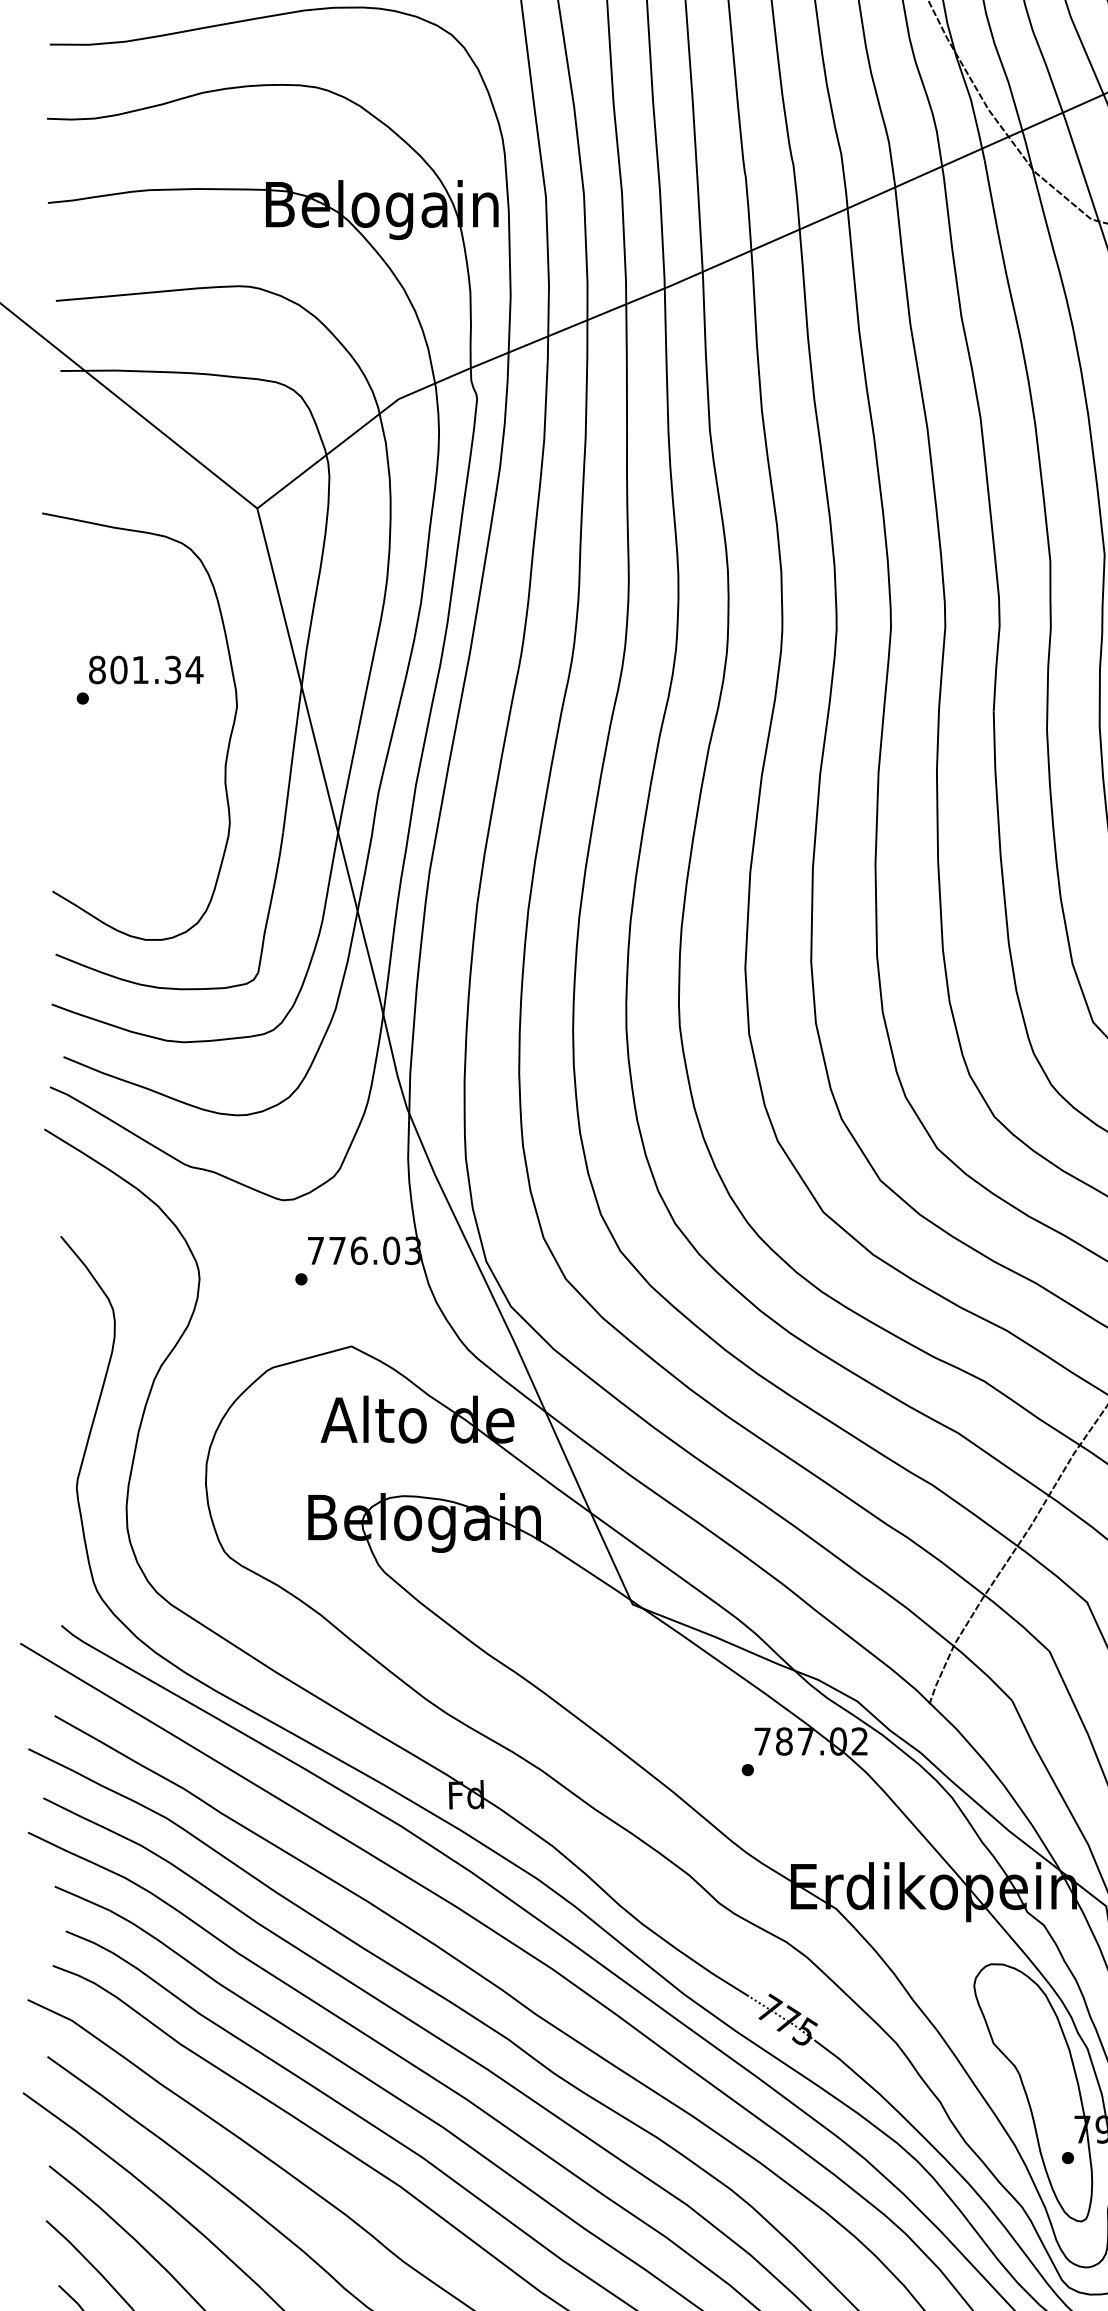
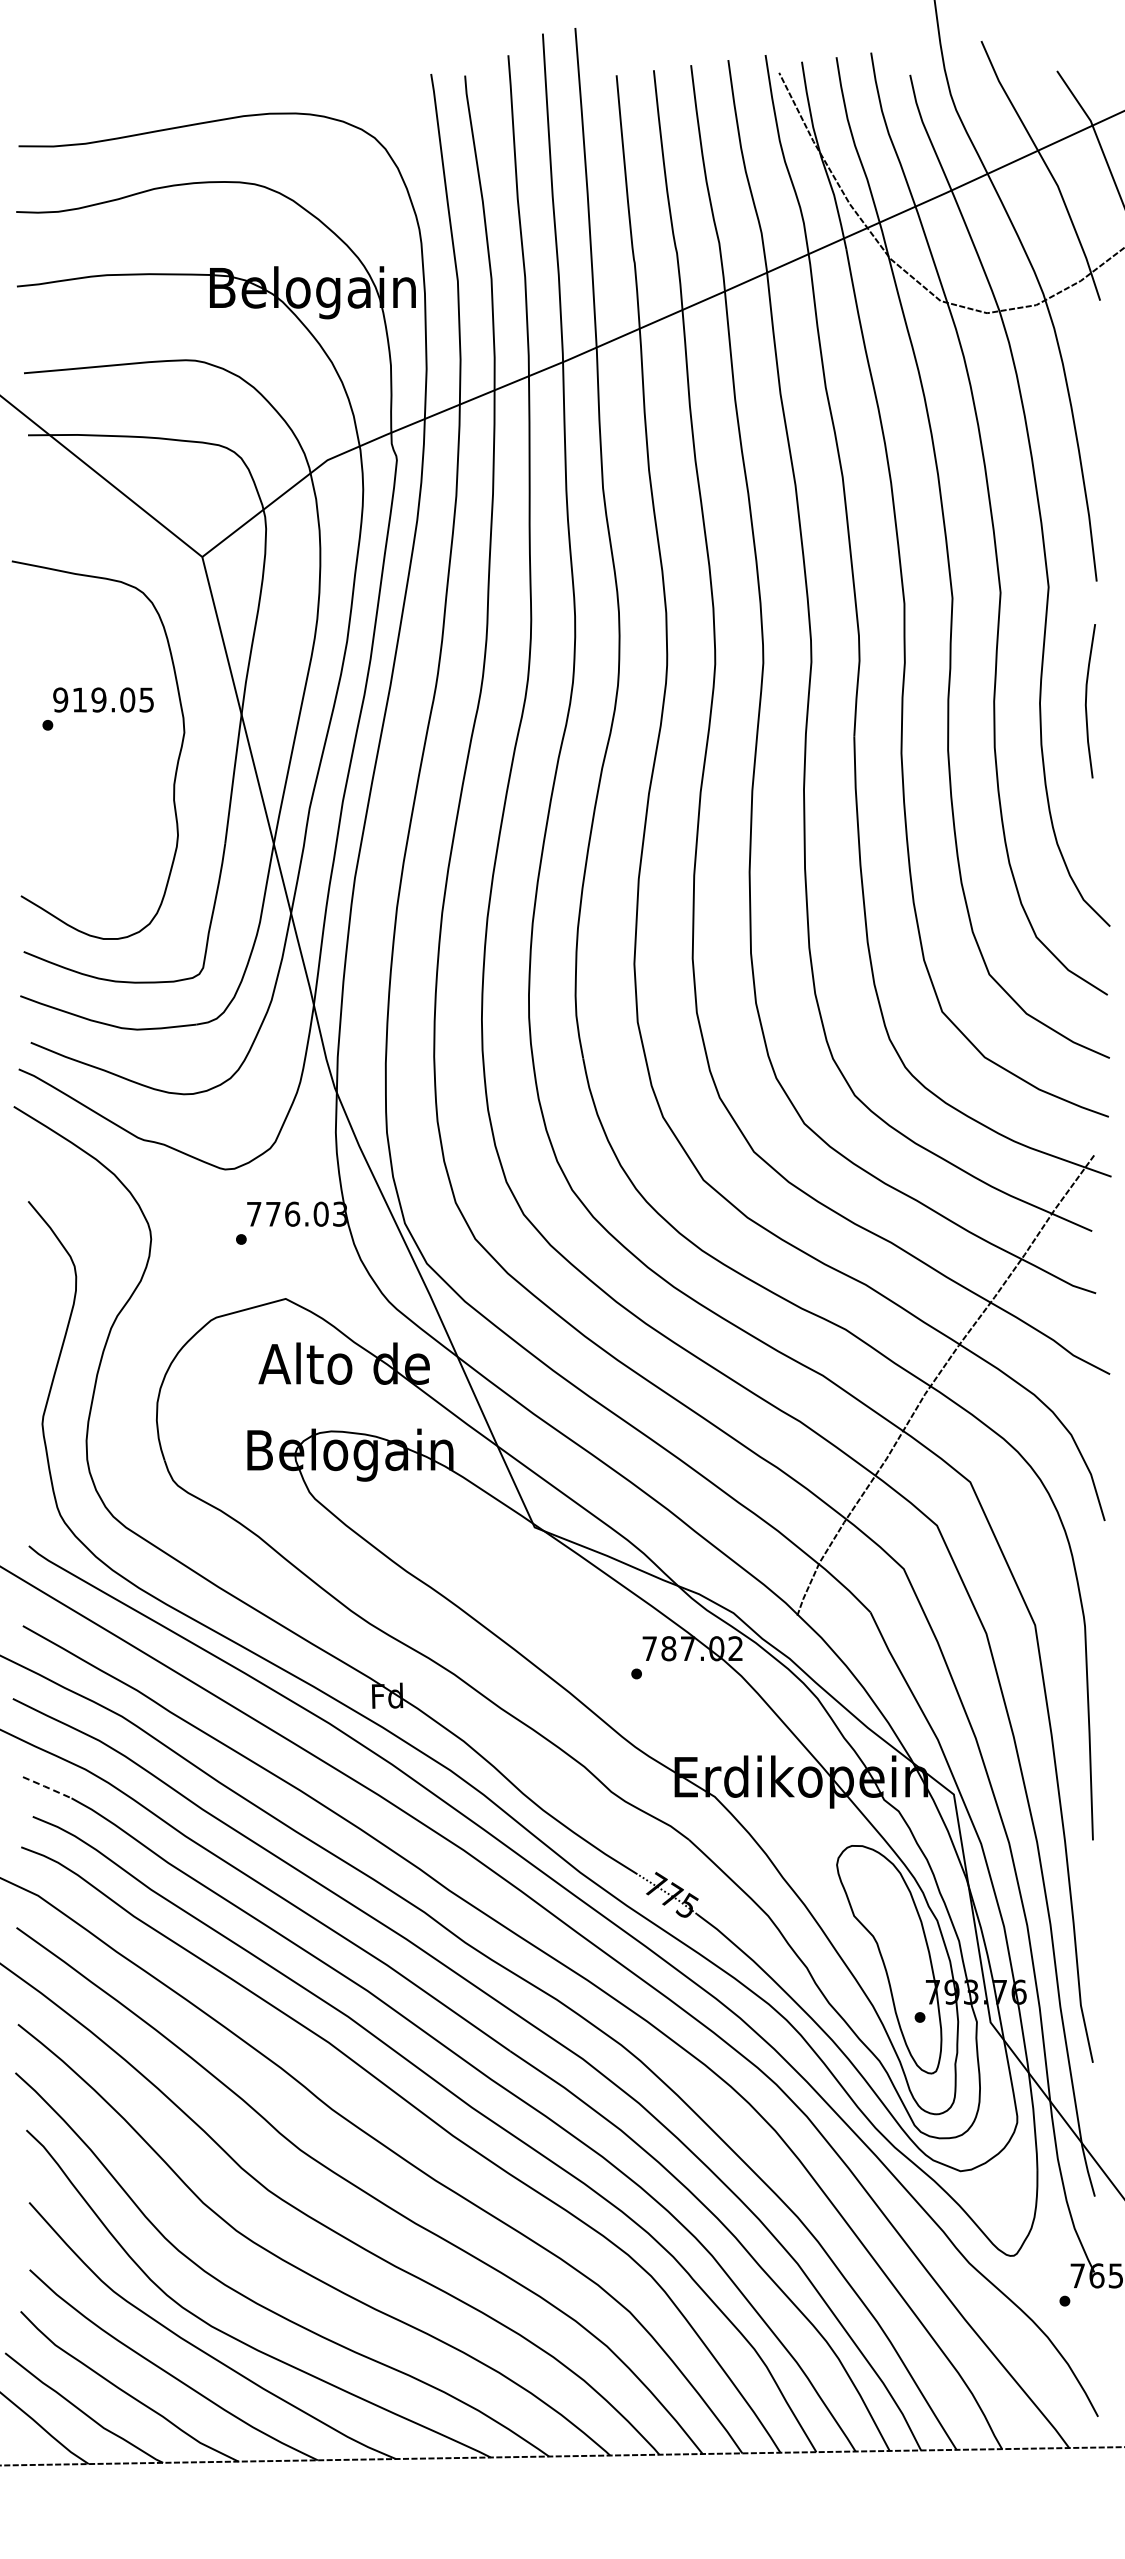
text: (145, 669) -> (103, 699), 801.34 -> 919.05
line: (82, 1898) -> (47, 1787), solid -> dashed

